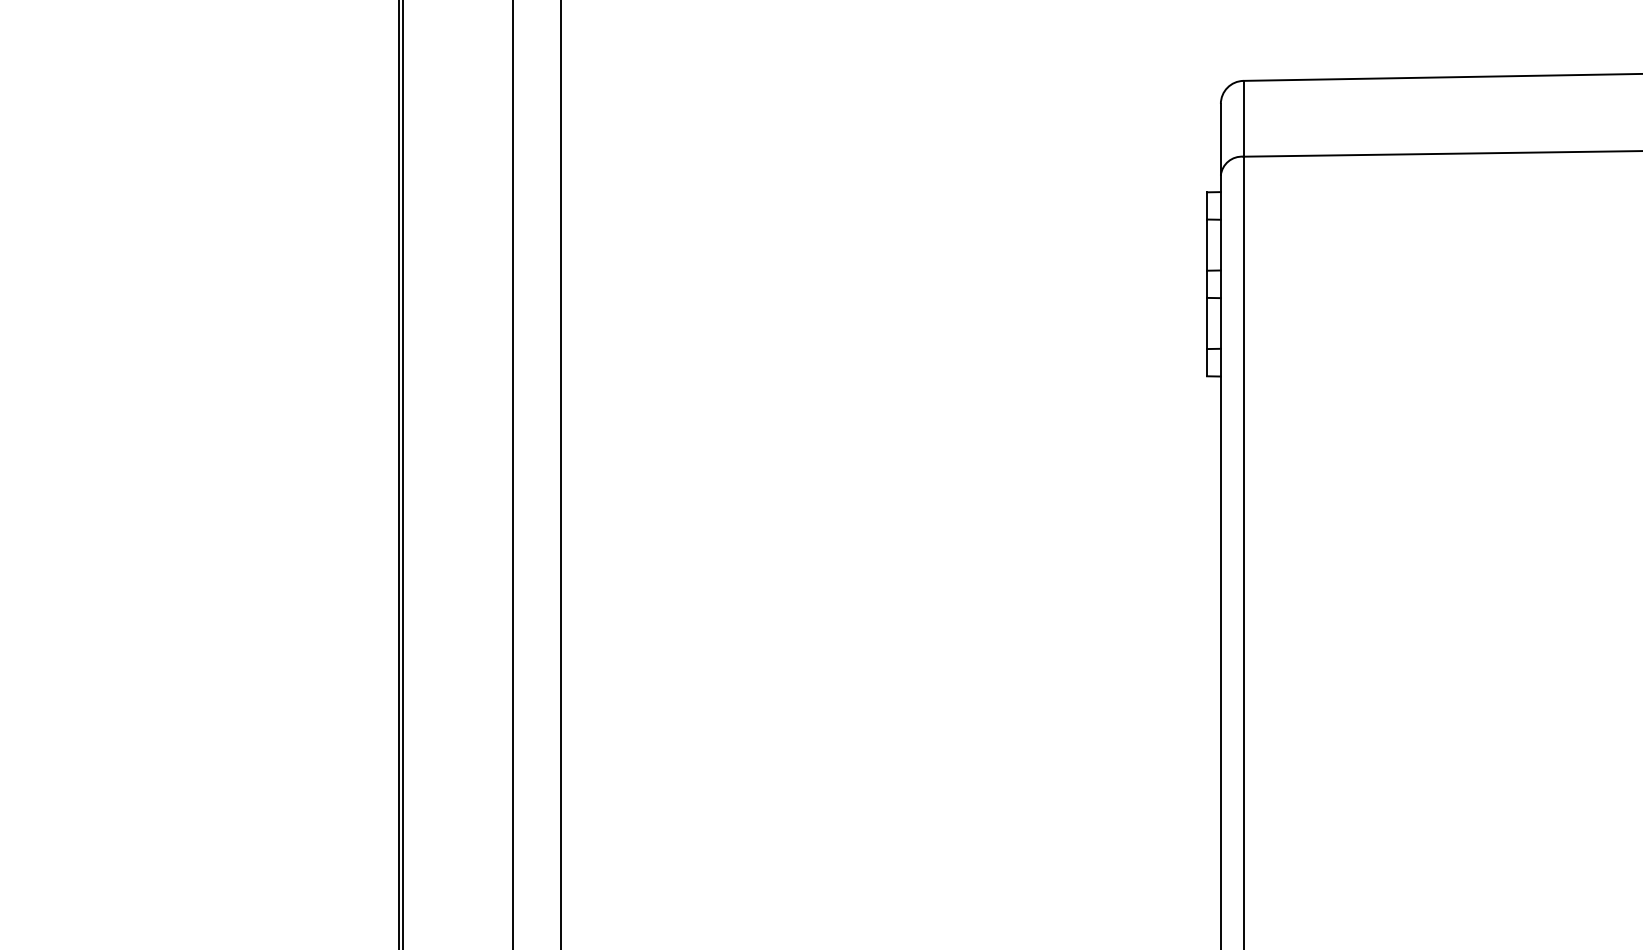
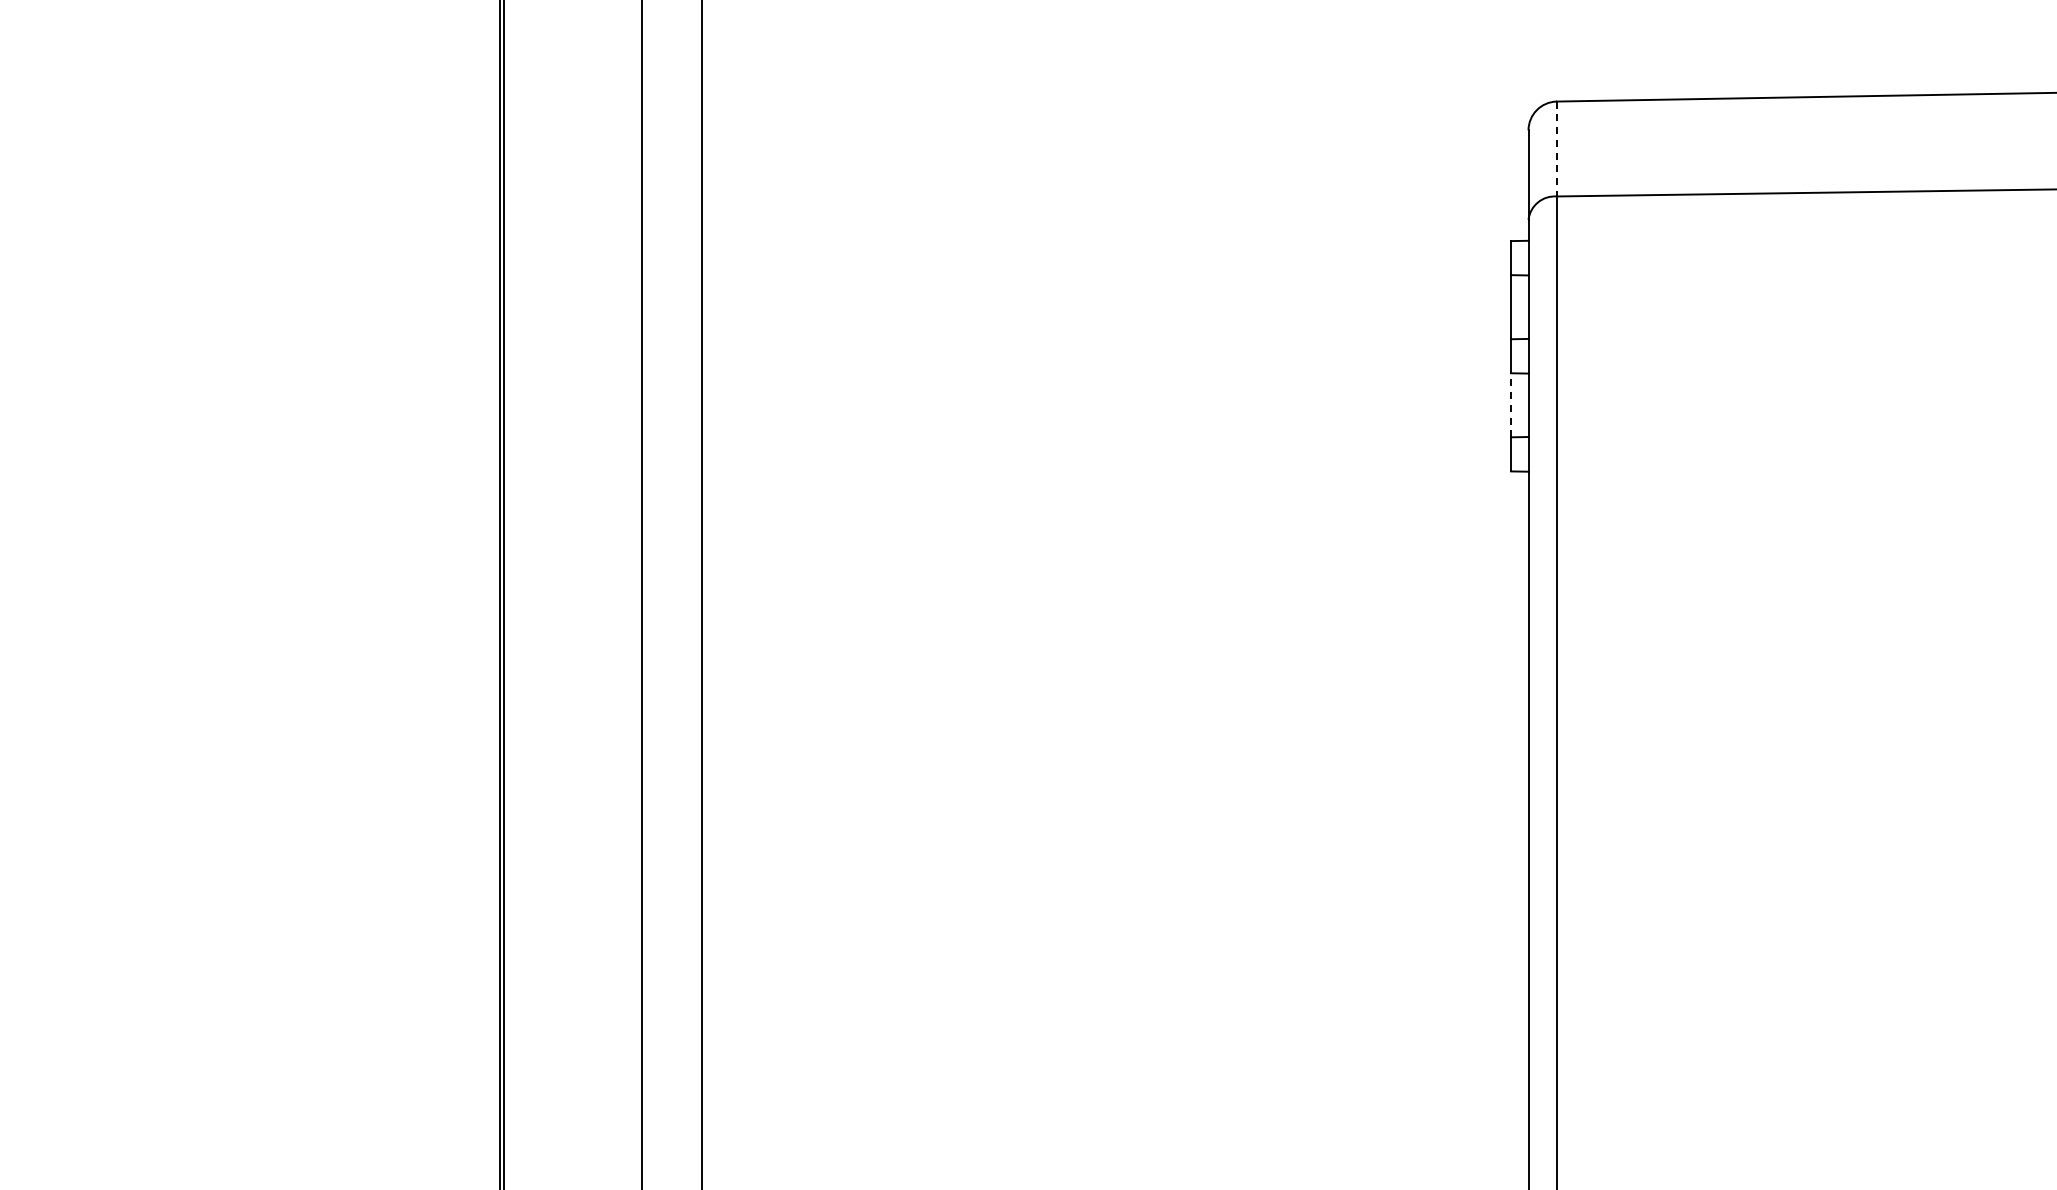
line: (1243, 119) -> (1556, 149), solid -> dashed
line: (1207, 322) -> (1511, 404), solid -> dashed

